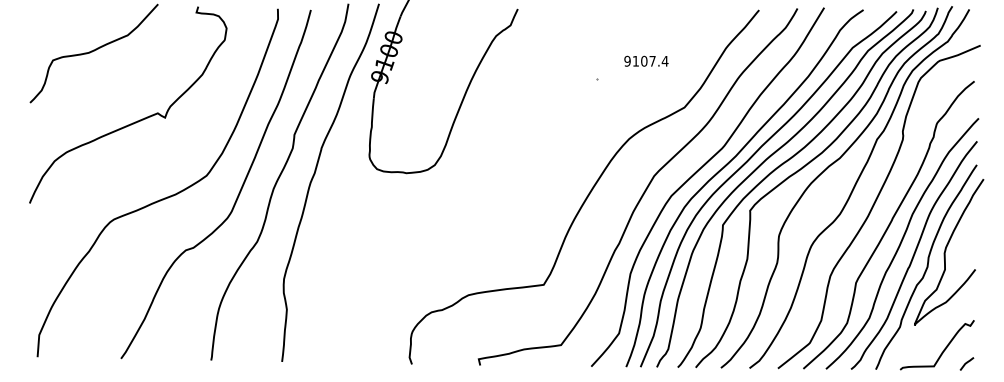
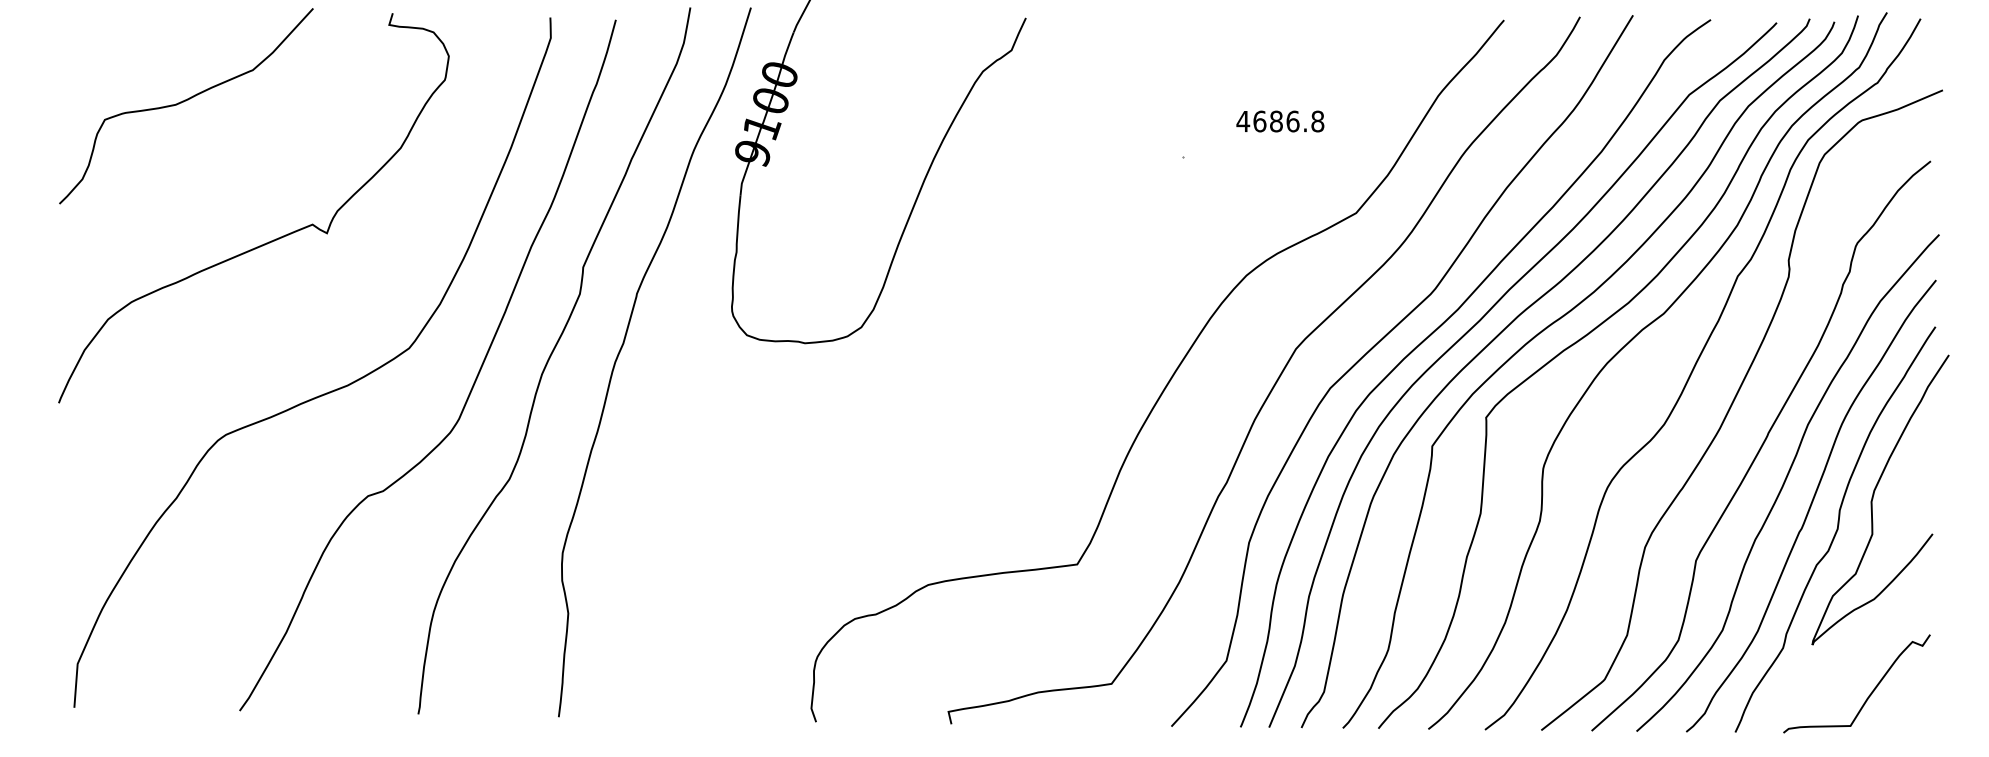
text: (646, 60) -> (1280, 119), 9107.4 -> 4686.8
line: (966, 363) -> (1914, 720), removed

